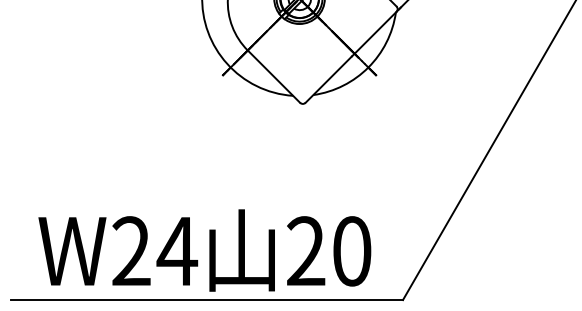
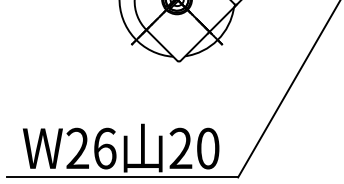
text: (176, 251) -> (104, 148), W24 -> W26

